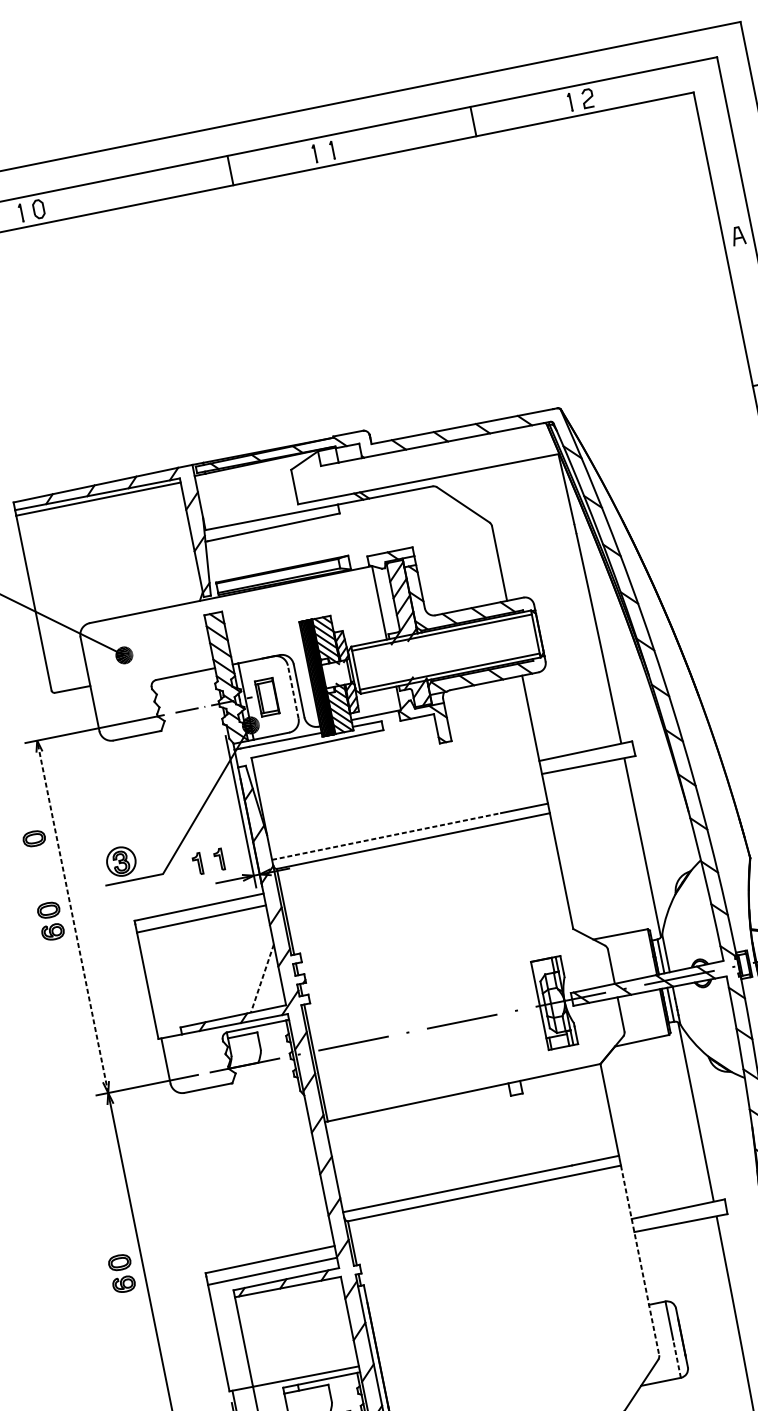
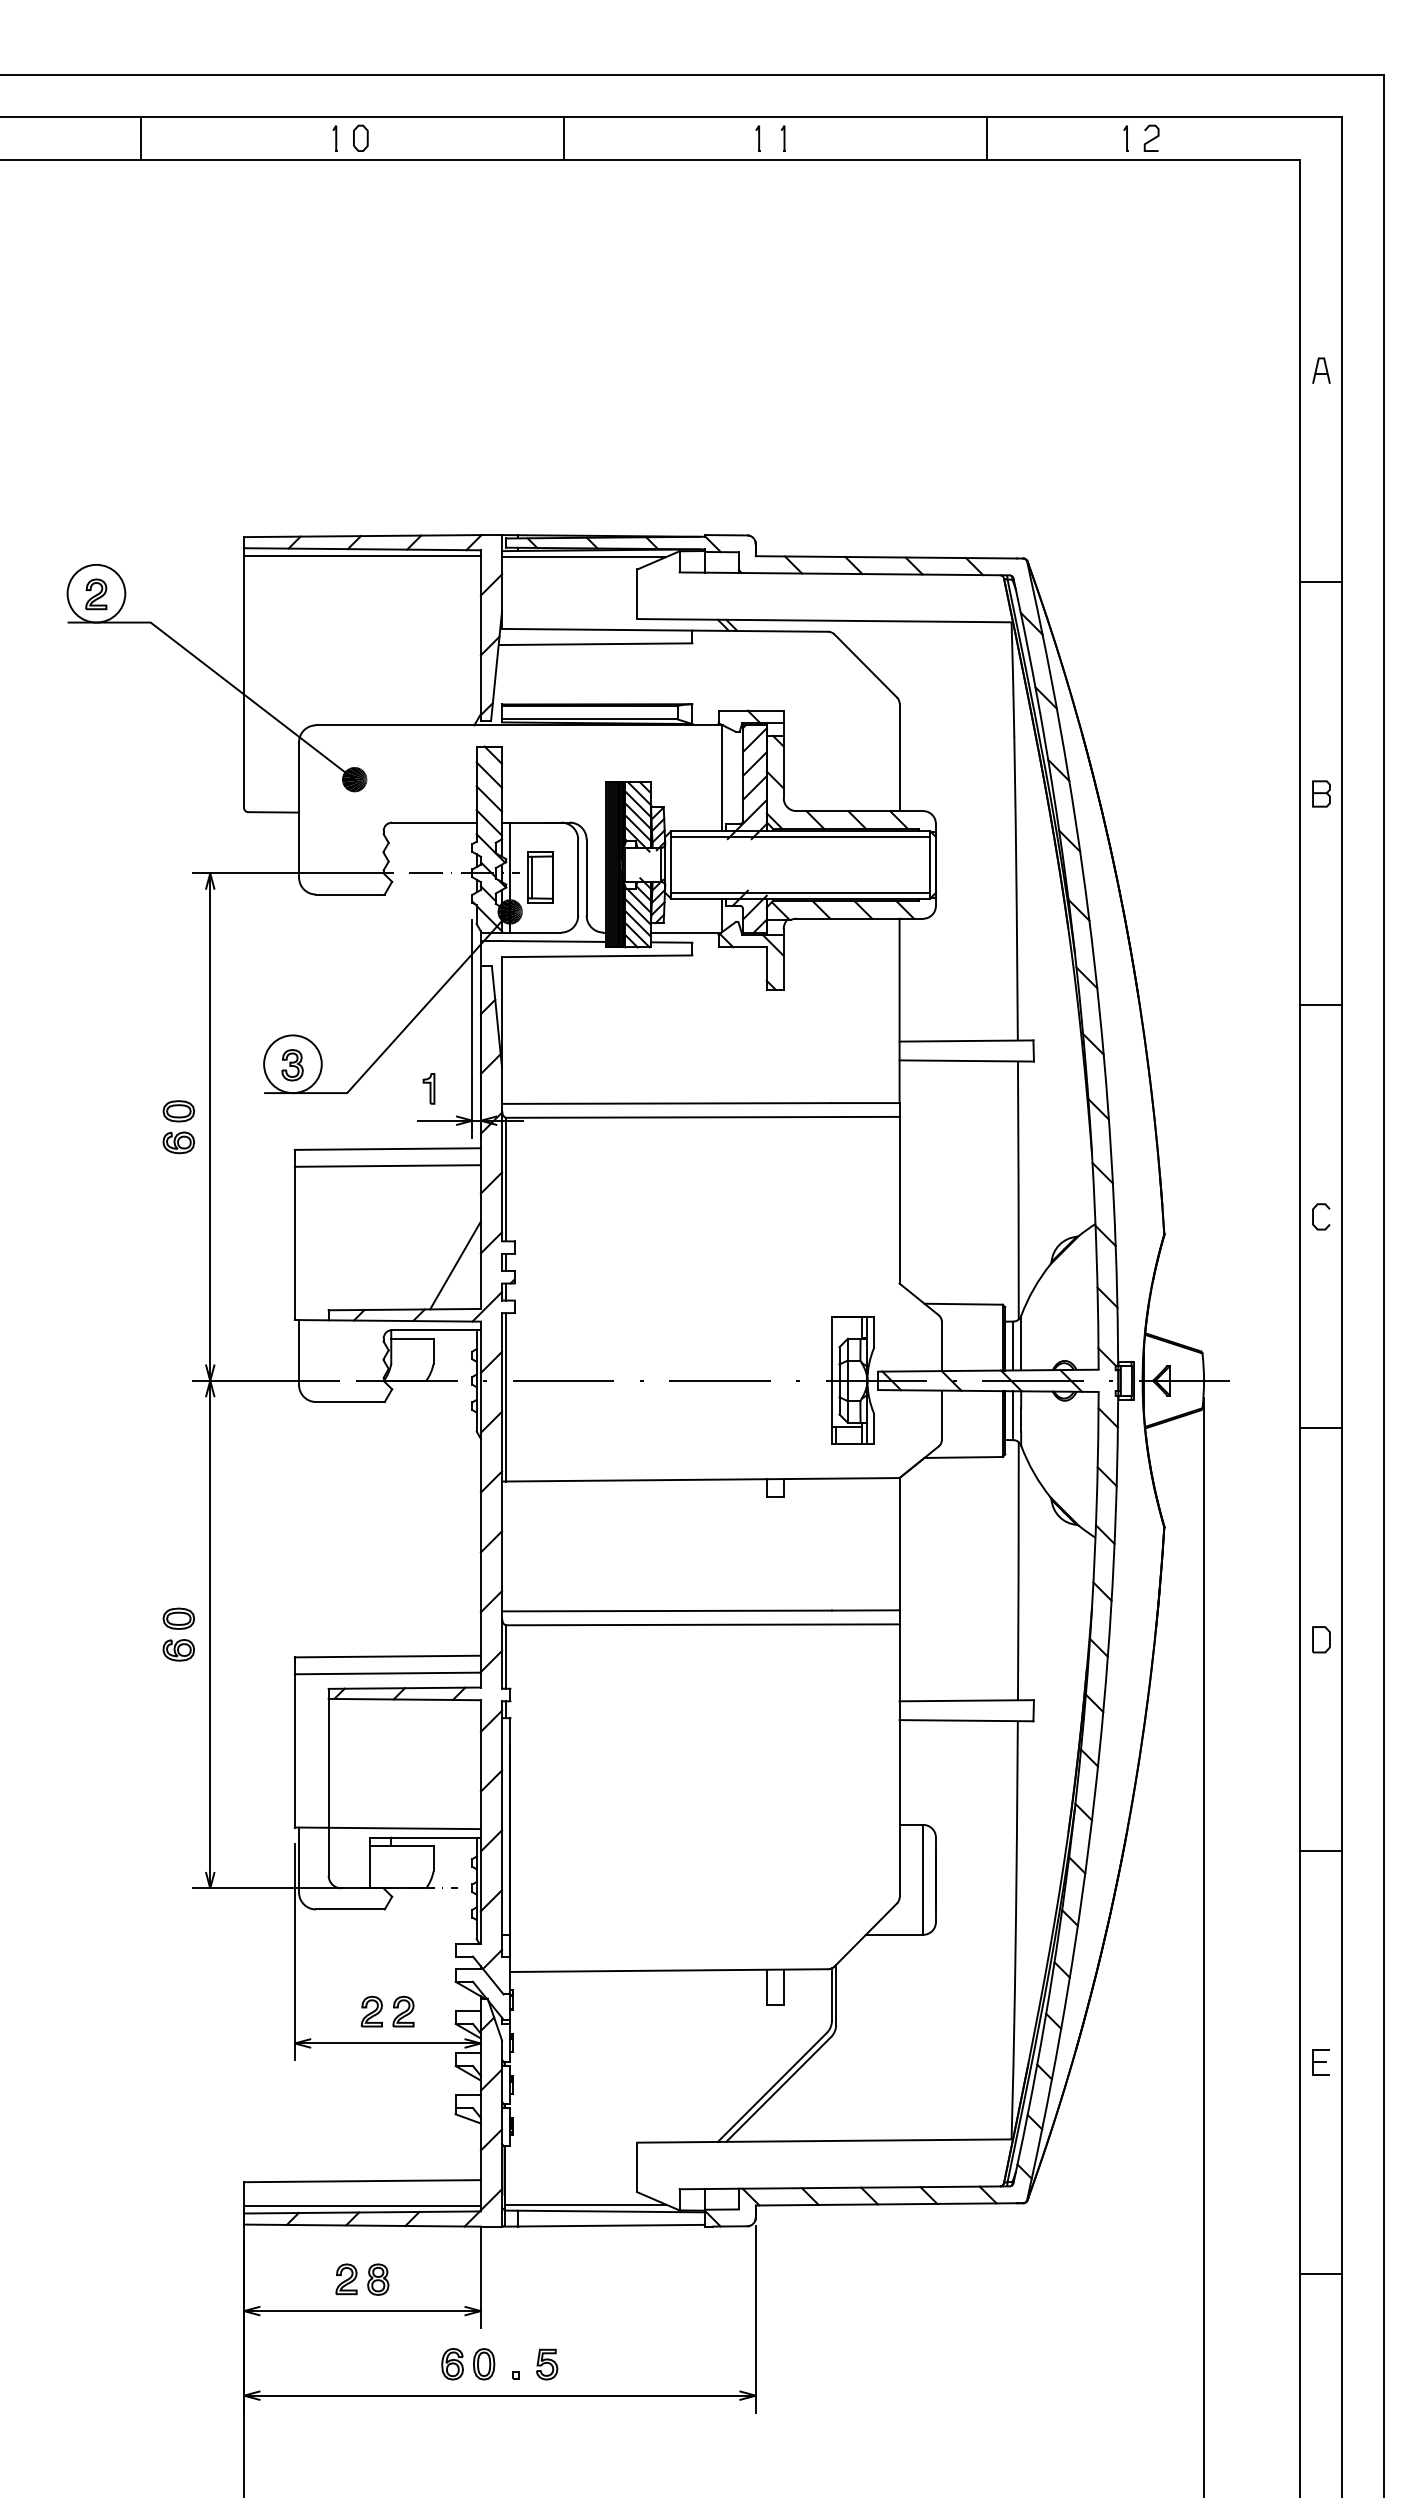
line: (230, 170) -> (563, 138), moved
line: (252, 468) -> (584, 557), added
line: (293, 691) -> (578, 877), dashed -> solid
line: (386, 836) -> (666, 1103), dashed -> solid
part: (34, 838) -> (178, 1008), removed
circle: (121, 861) -> (292, 1064), size x1.43
part: (197, 863) -> (397, 1088), removed
line: (72, 917) -> (210, 1127), dashed -> solid
line: (262, 978) -> (455, 1265), dashed -> solid
line: (639, 1260) -> (899, 1760), dashed -> solid
line: (677, 1358) -> (923, 1906), dashed -> solid

